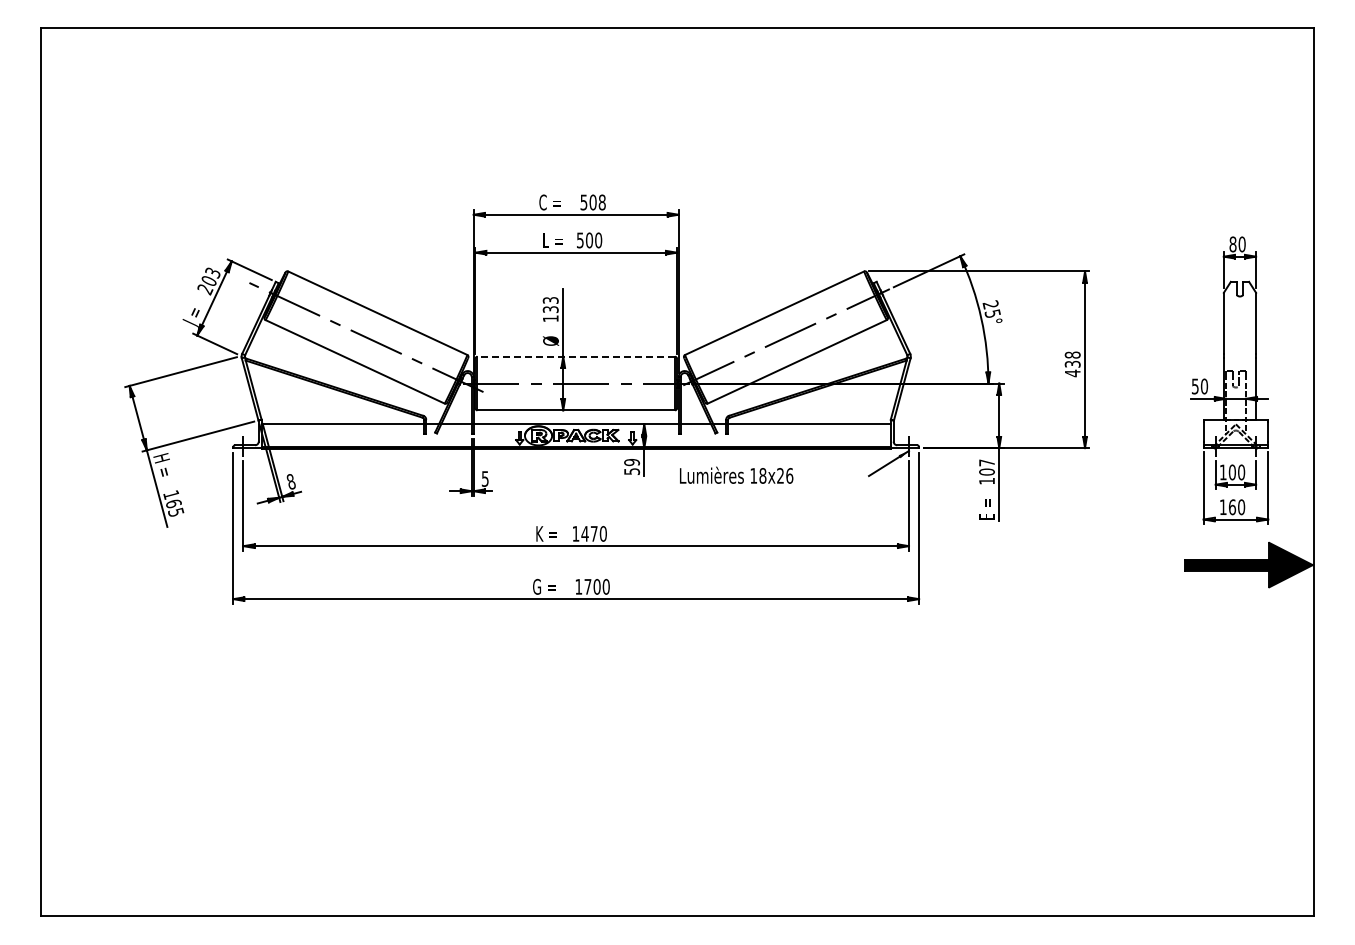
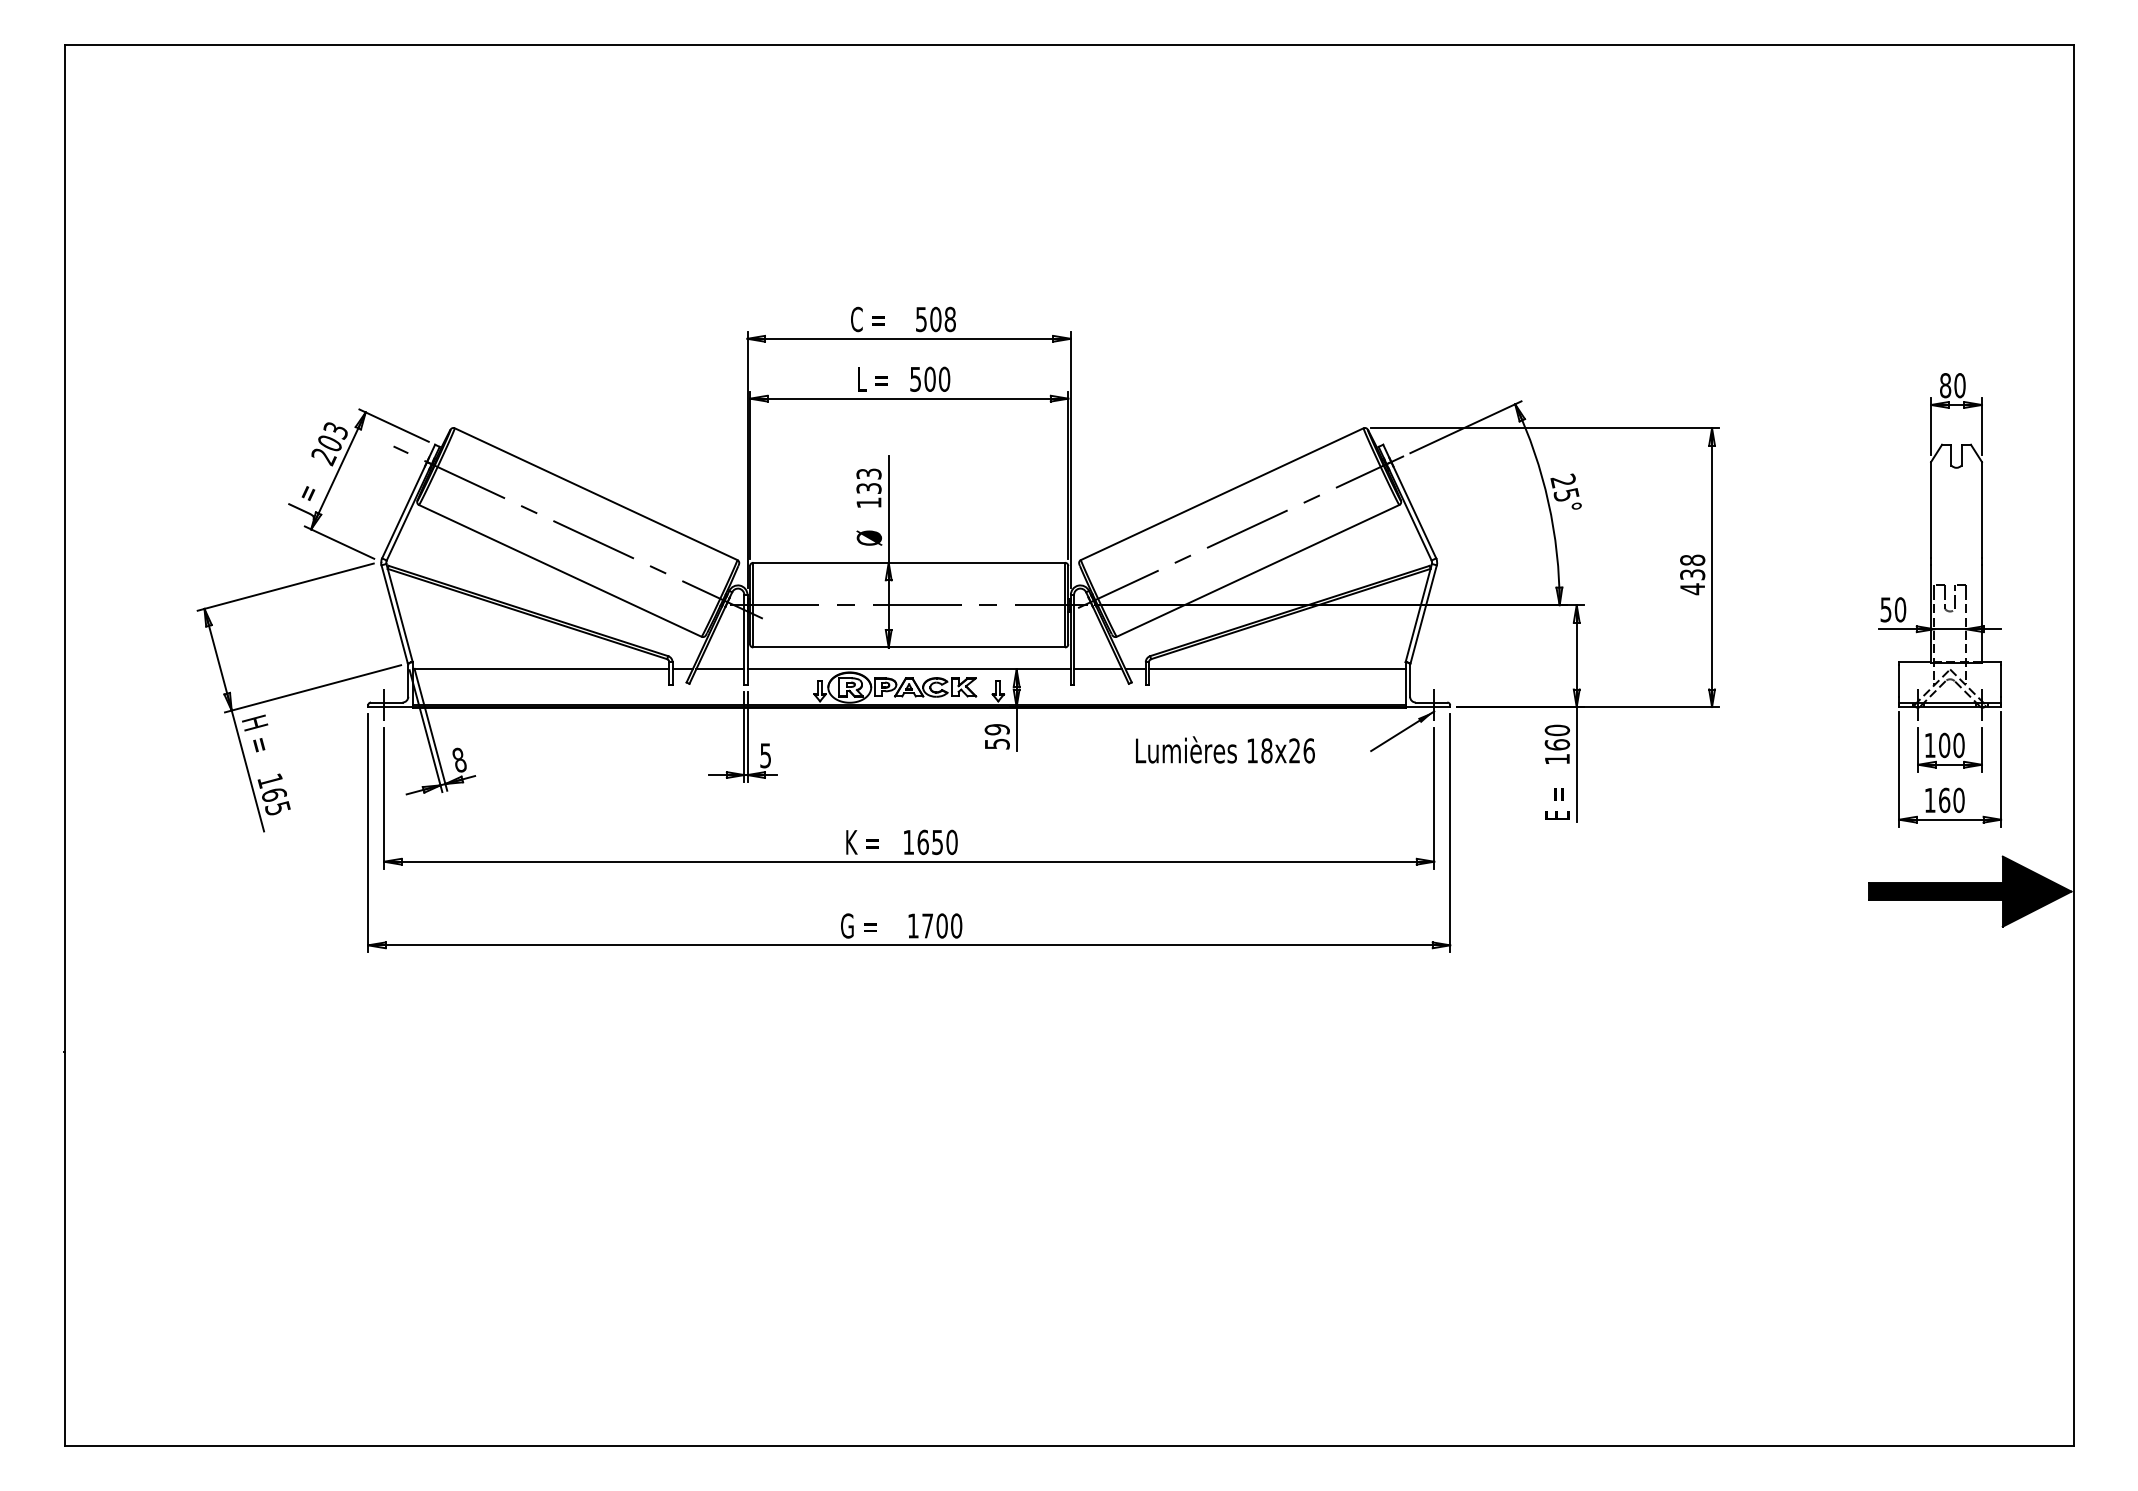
line: (576, 356) -> (909, 562), dashed -> solid
text: (986, 467) -> (1556, 737), 107 -> 160
text: (736, 474) -> (1225, 748), moved
text: (589, 533) -> (930, 841), 1470 -> 1650

